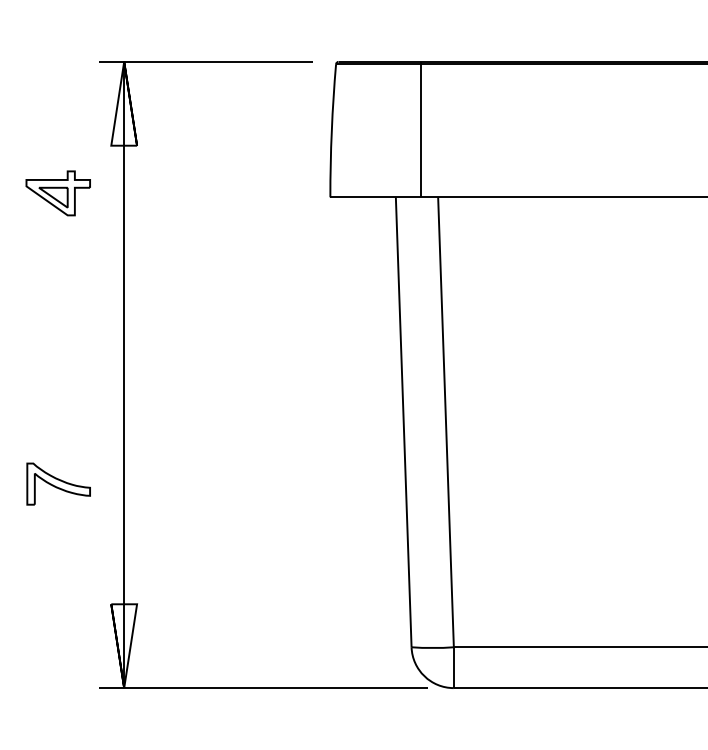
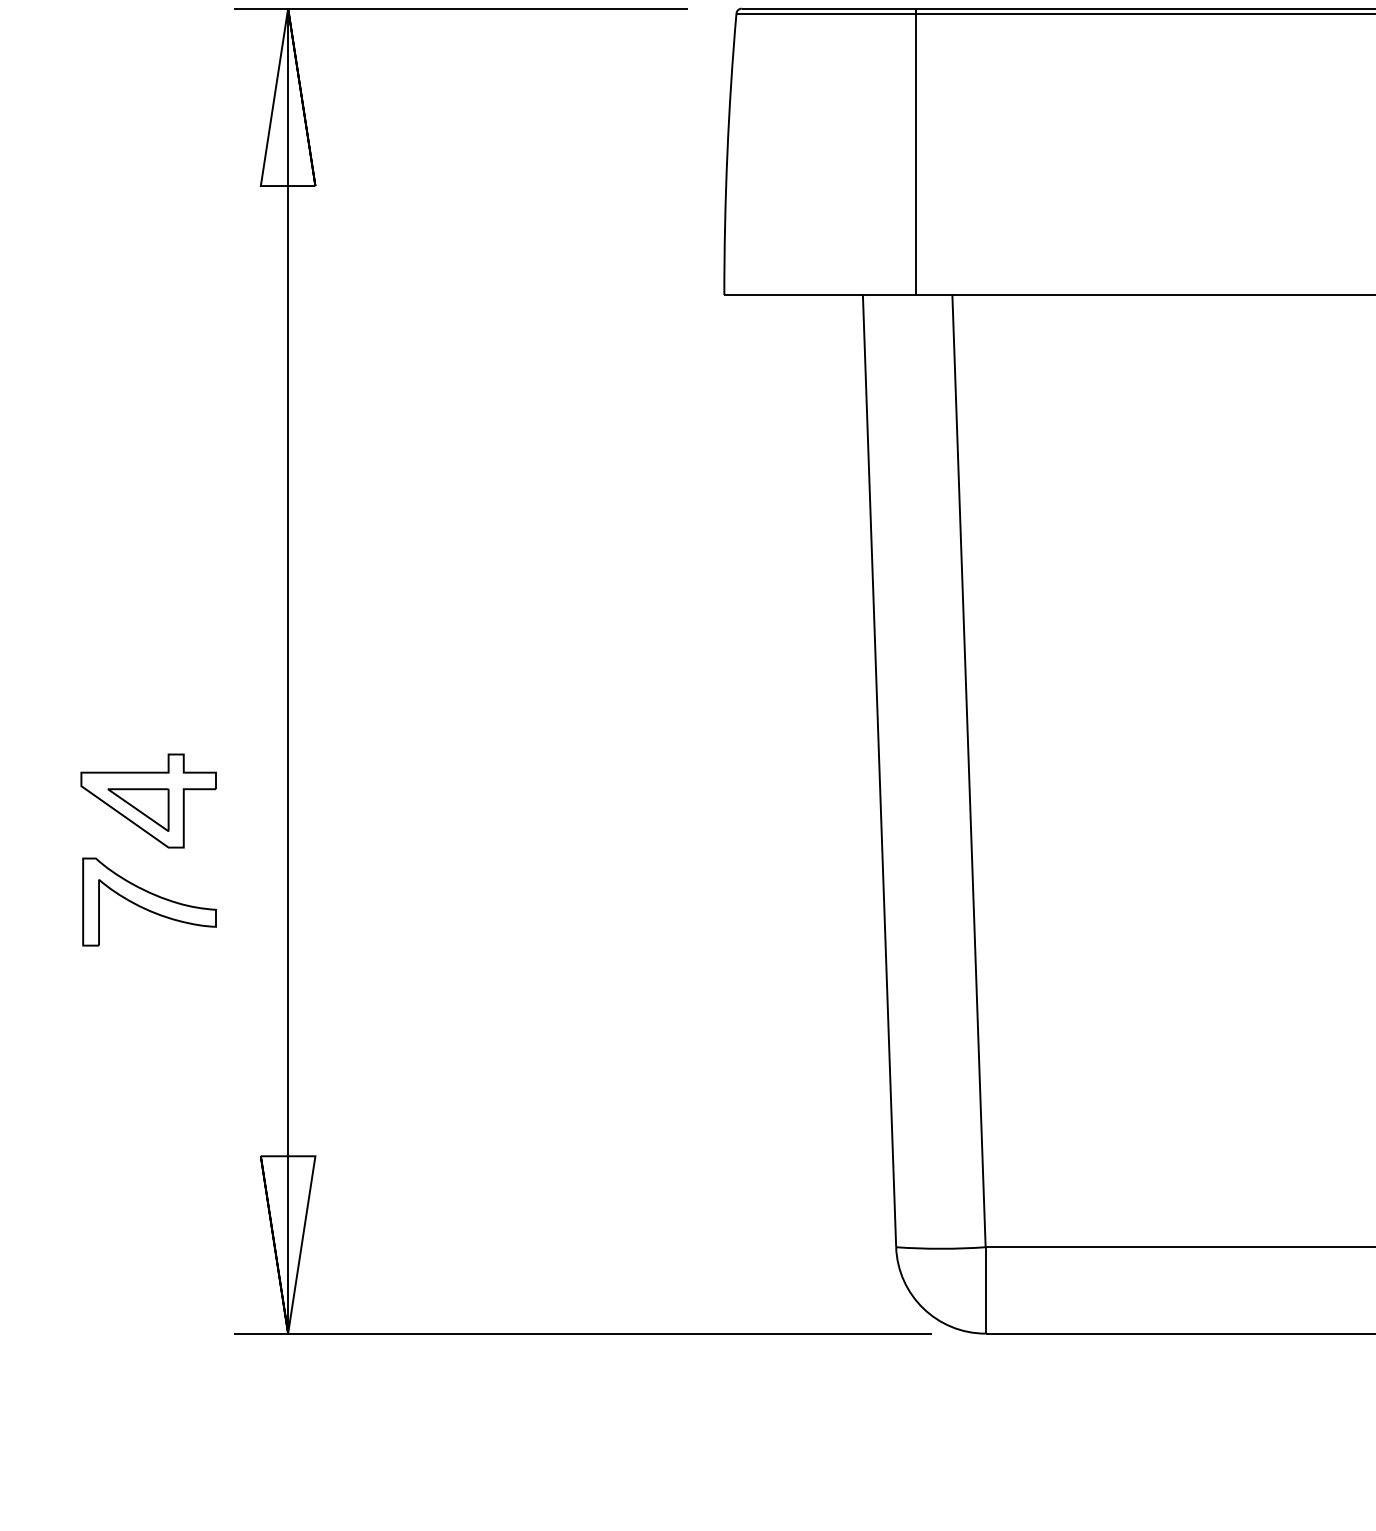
part: (57, 193) -> (147, 801), moved

